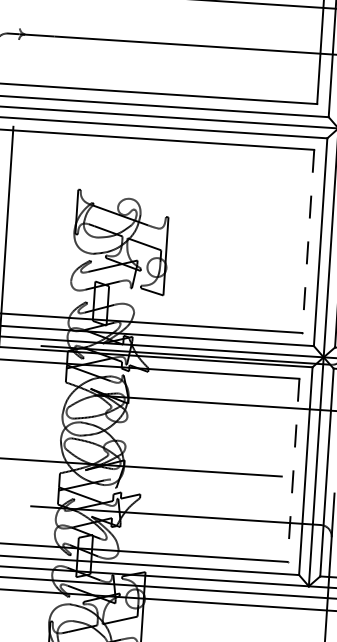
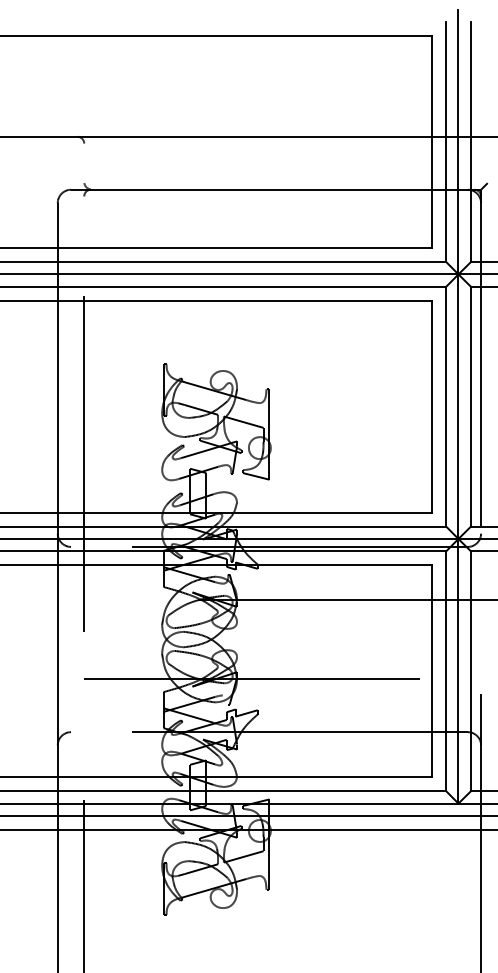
line: (308, 241) -> (432, 406), dashed -> solid
line: (293, 470) -> (432, 671), dashed -> solid

